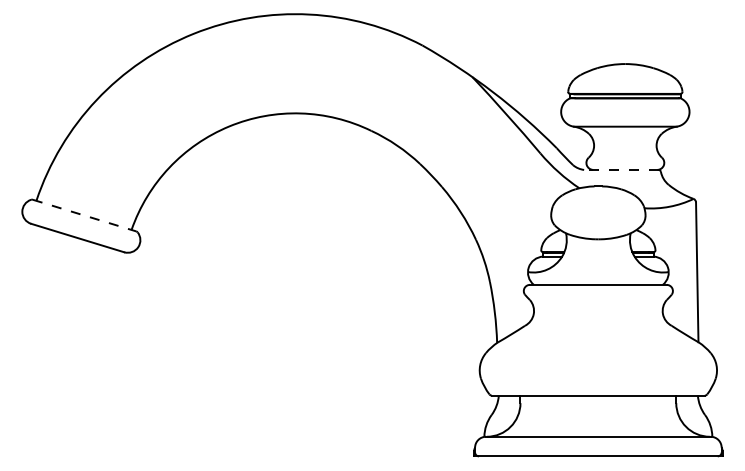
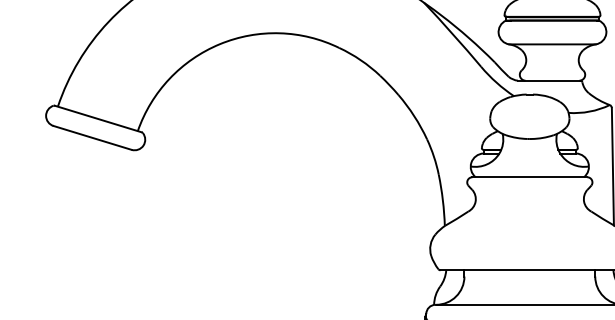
line: (621, 169) -> (549, 80), dashed -> solid
line: (85, 215) -> (99, 118), dashed -> solid

